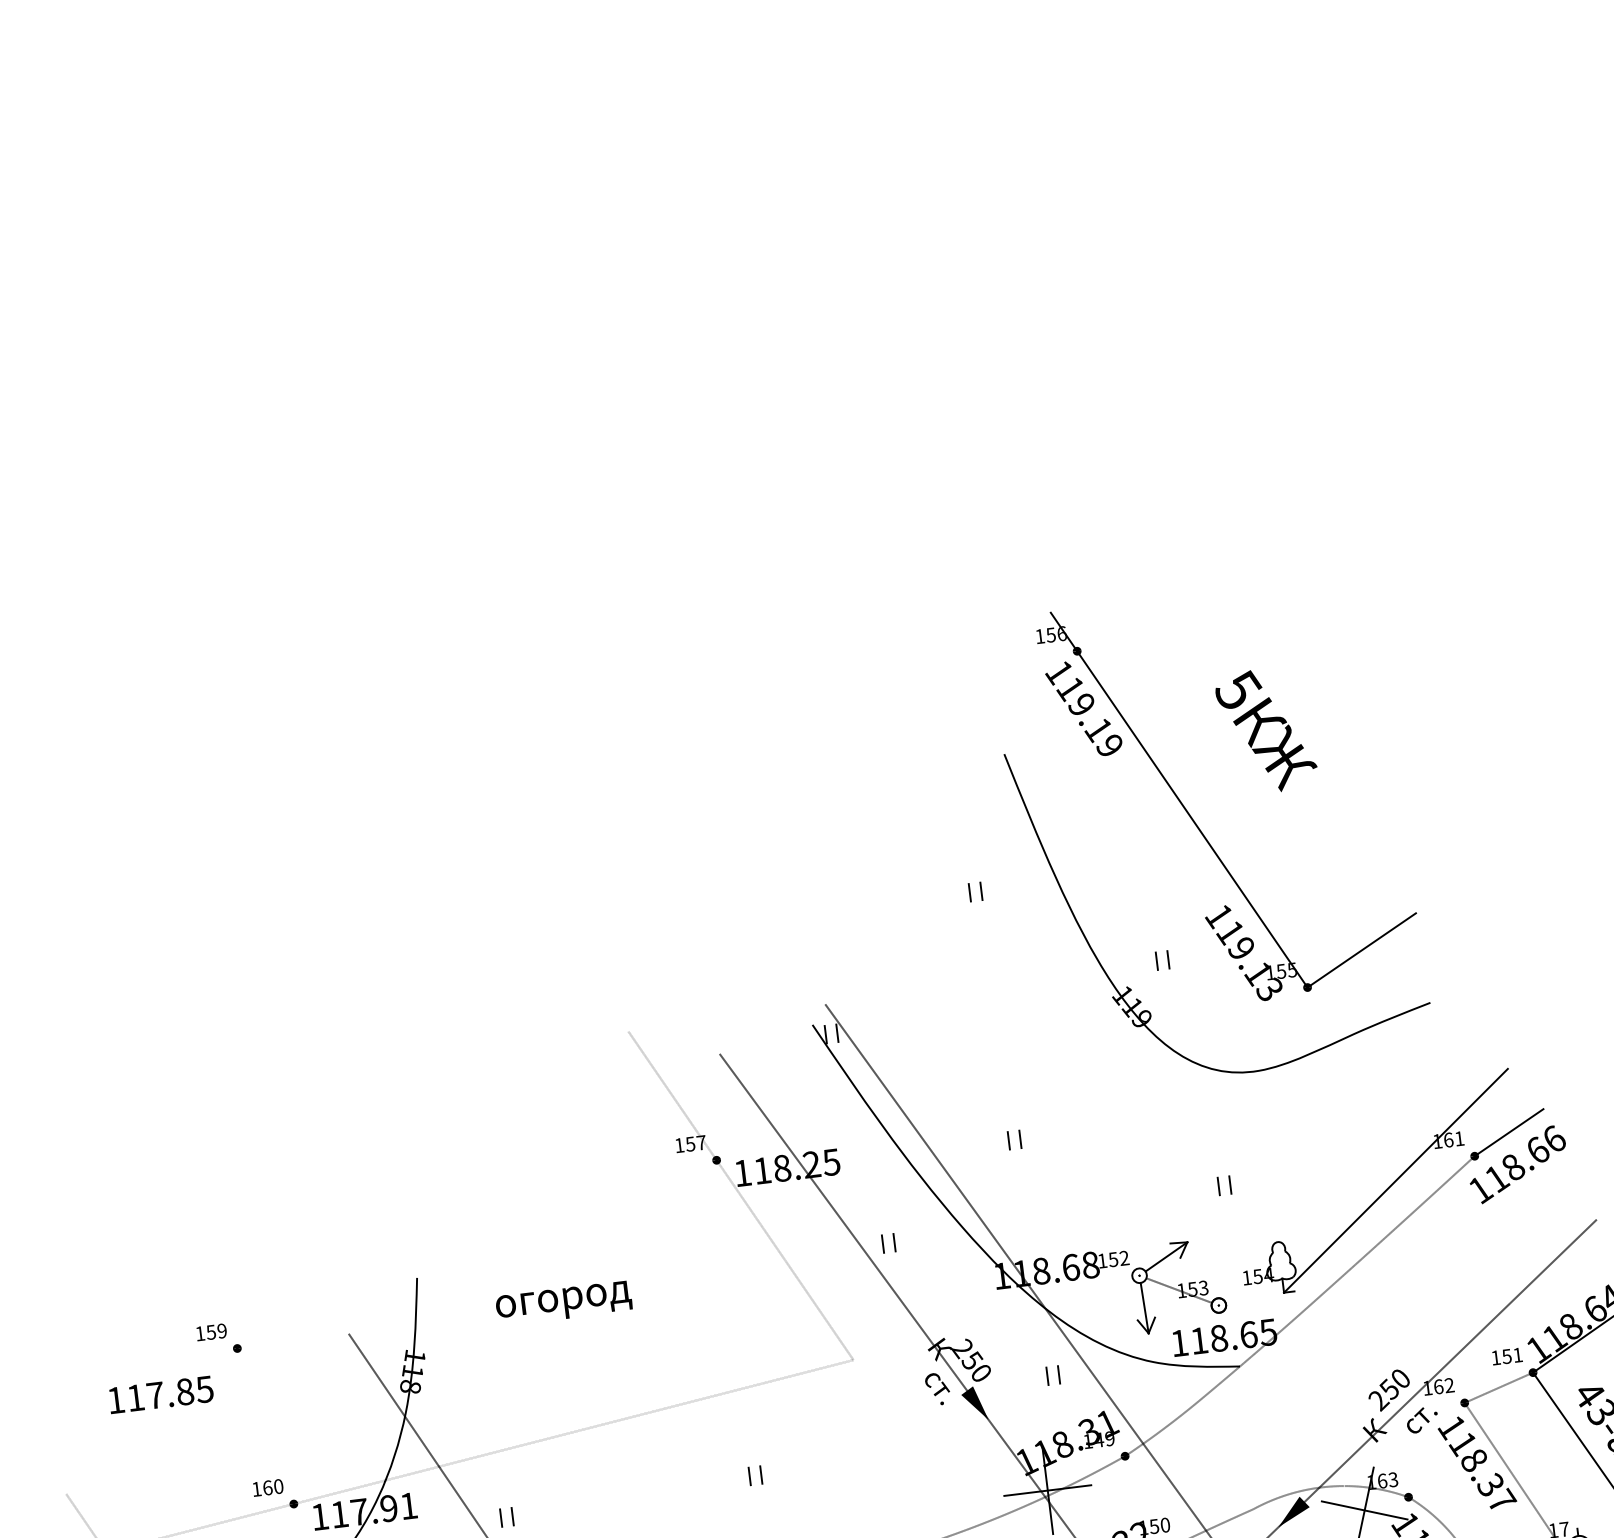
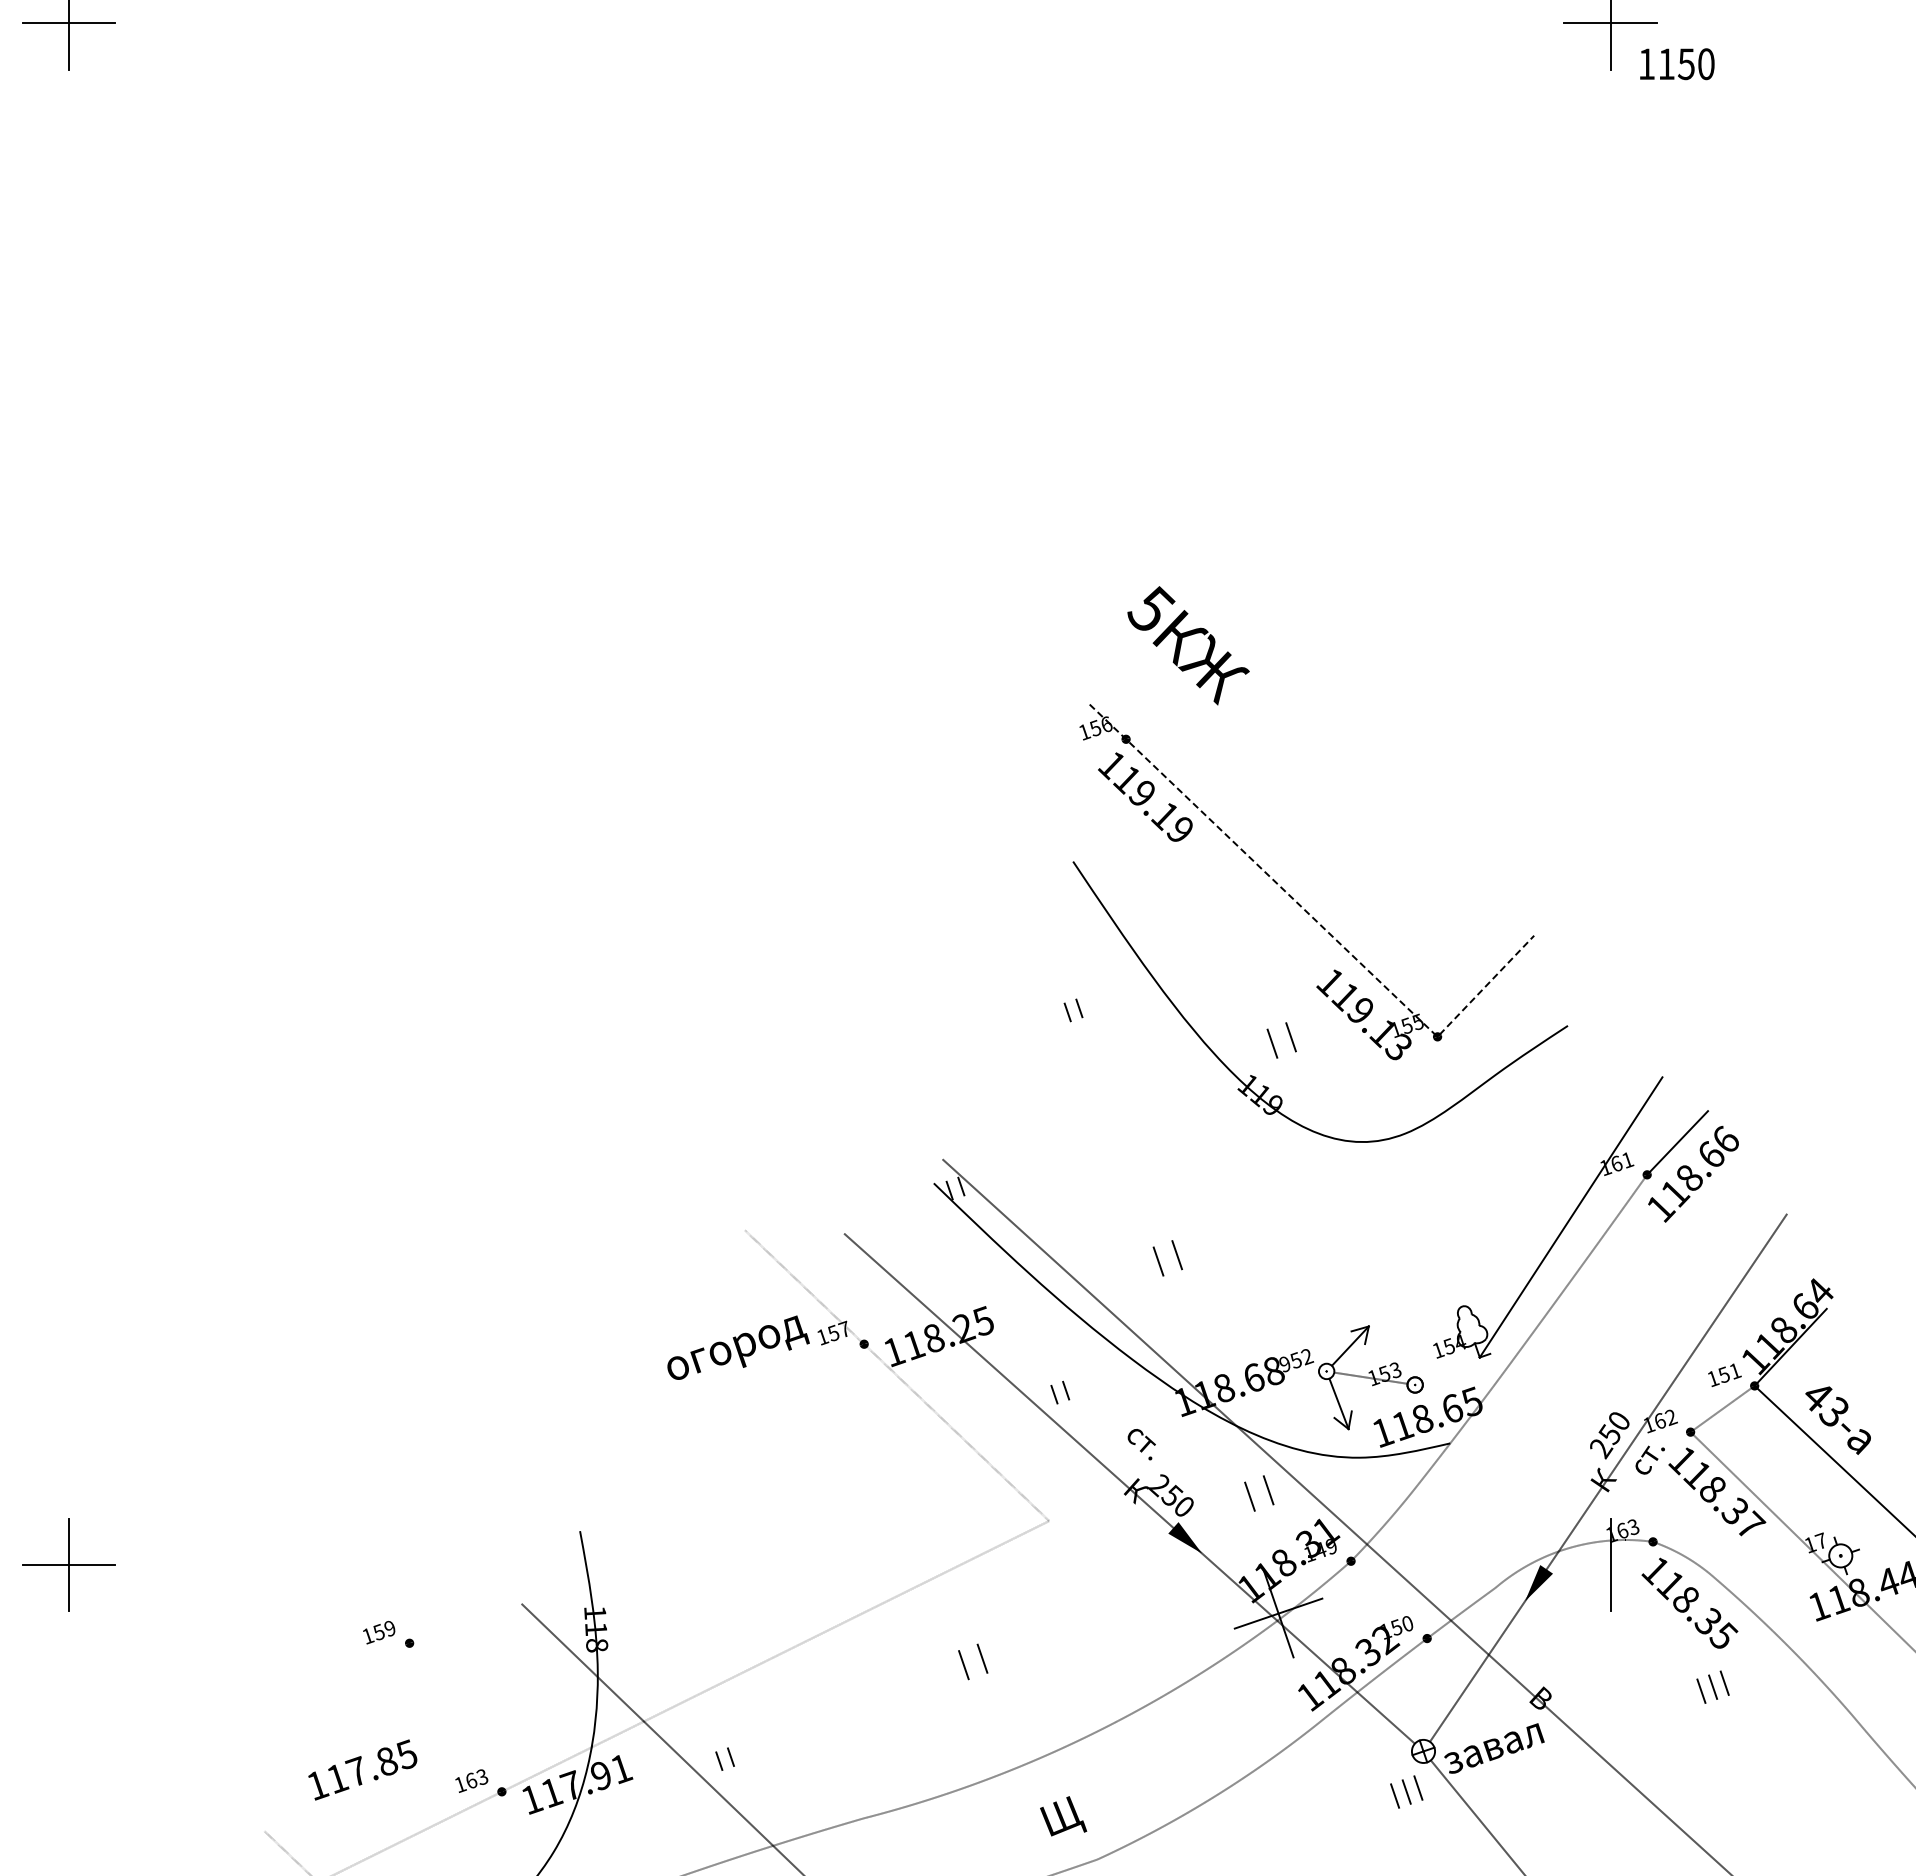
text: (1265, 730) -> (1188, 645), moved
line: (1216, 854) -> (1314, 919), solid -> dashed
part: (1162, 960) -> (1281, 1040), size x1.6
part: (1014, 1140) -> (1167, 1258), size x1.6
part: (1224, 1185) -> (1394, 1259), removed
text: (1102, 1261) -> (1285, 1364), 152 -> 952
text: (565, 1298) -> (738, 1347), moved
part: (1052, 1375) -> (1258, 1493), size x1.6
text: (936, 1388) -> (1141, 1444), moved
text: (160, 1394) -> (362, 1769), moved
part: (755, 1475) -> (972, 1661), size x1.6
text: (278, 1486) -> (482, 1776), 160 -> 163
line: (1364, 1510) -> (1610, 1565), removed

